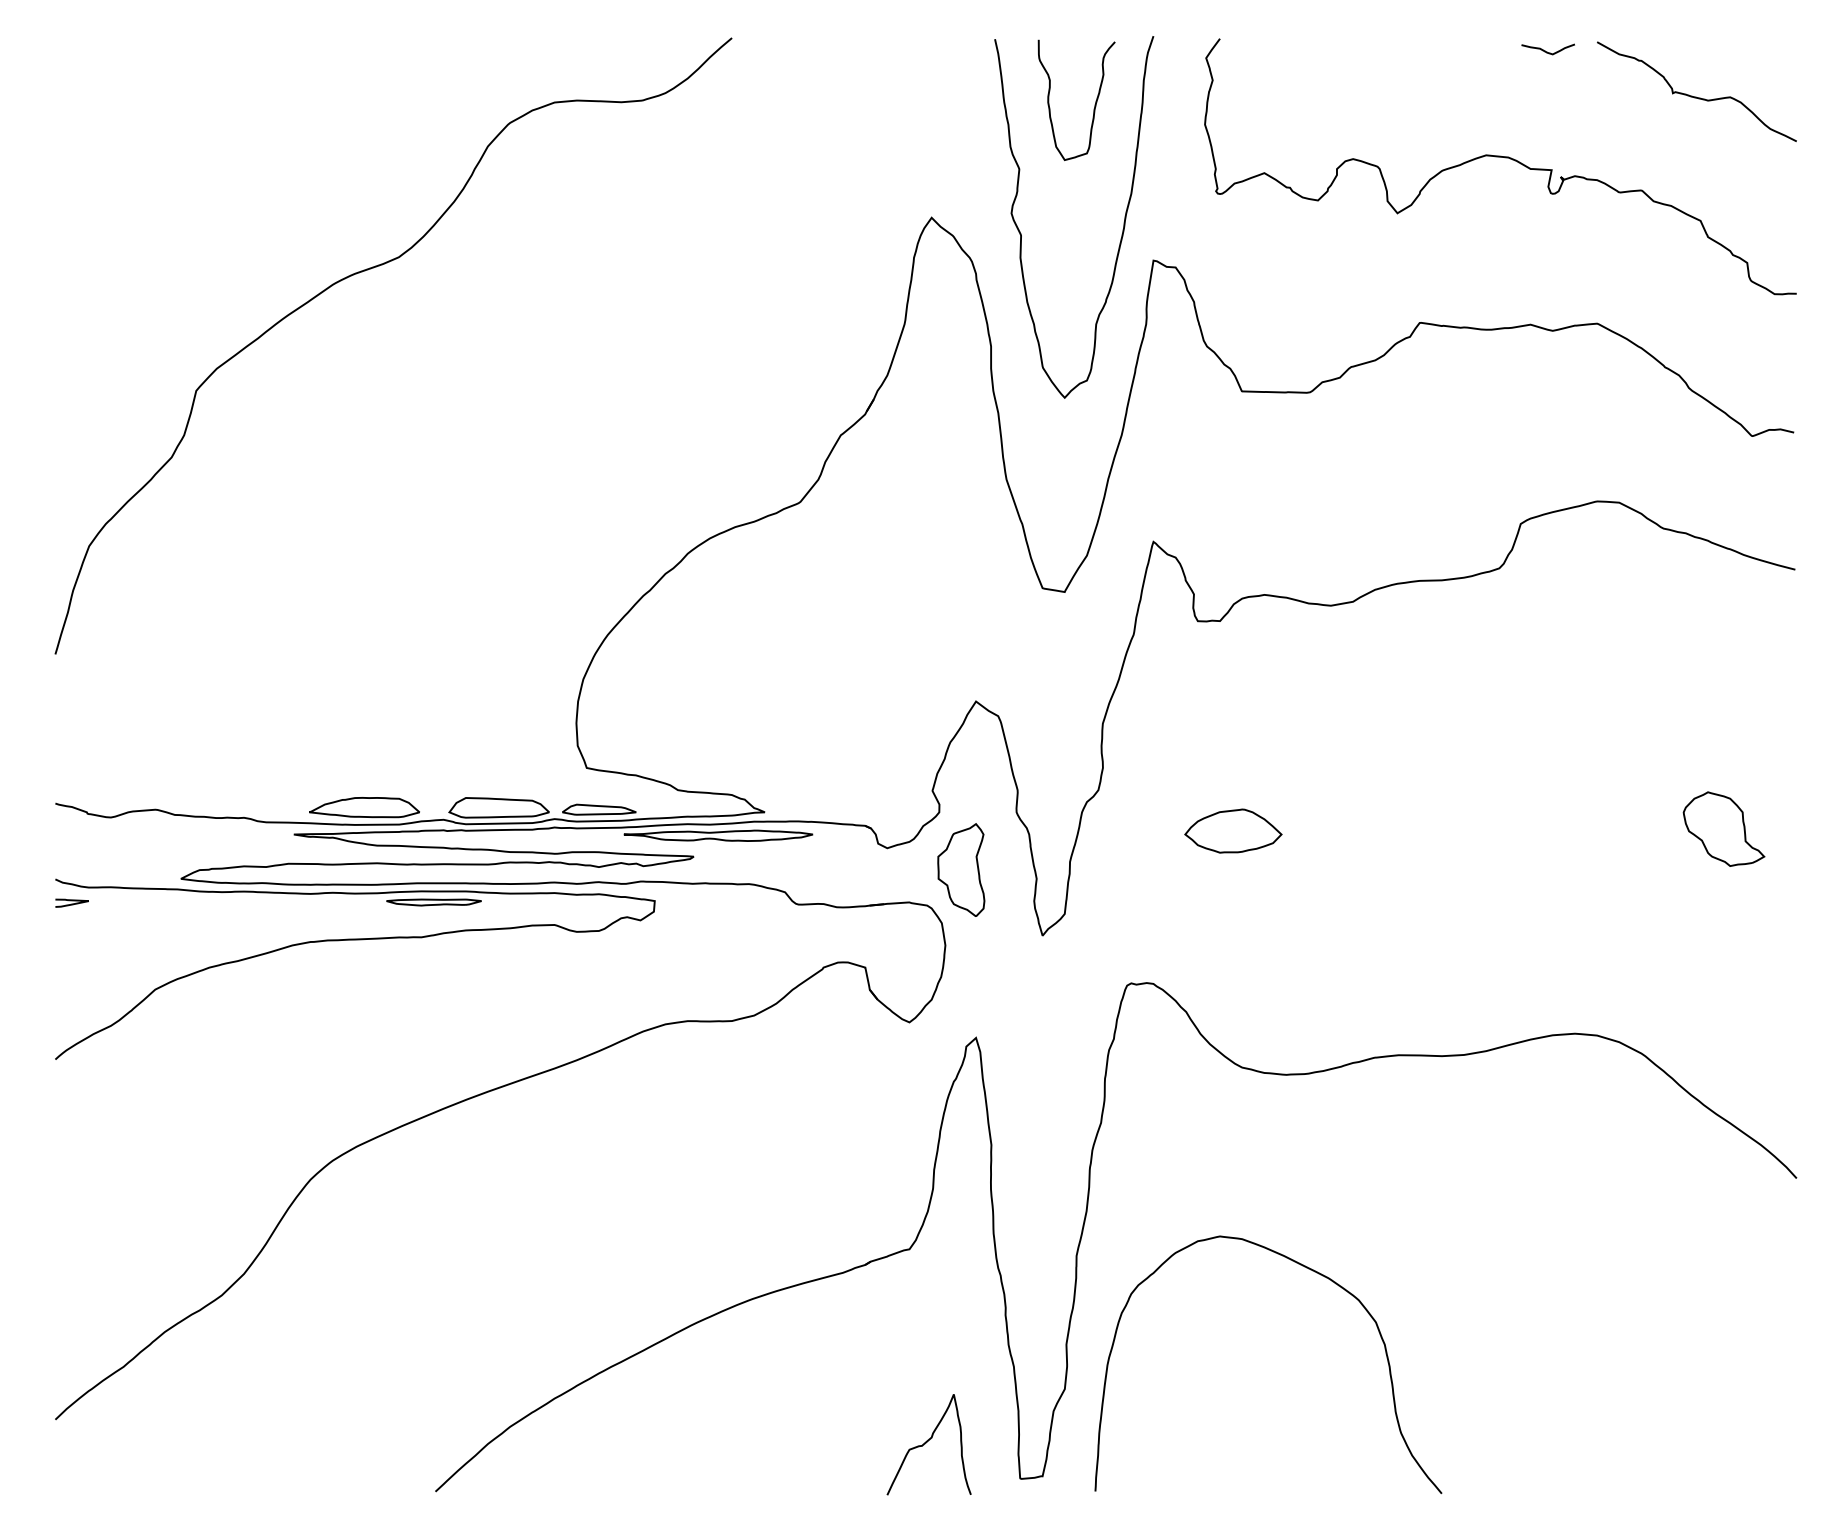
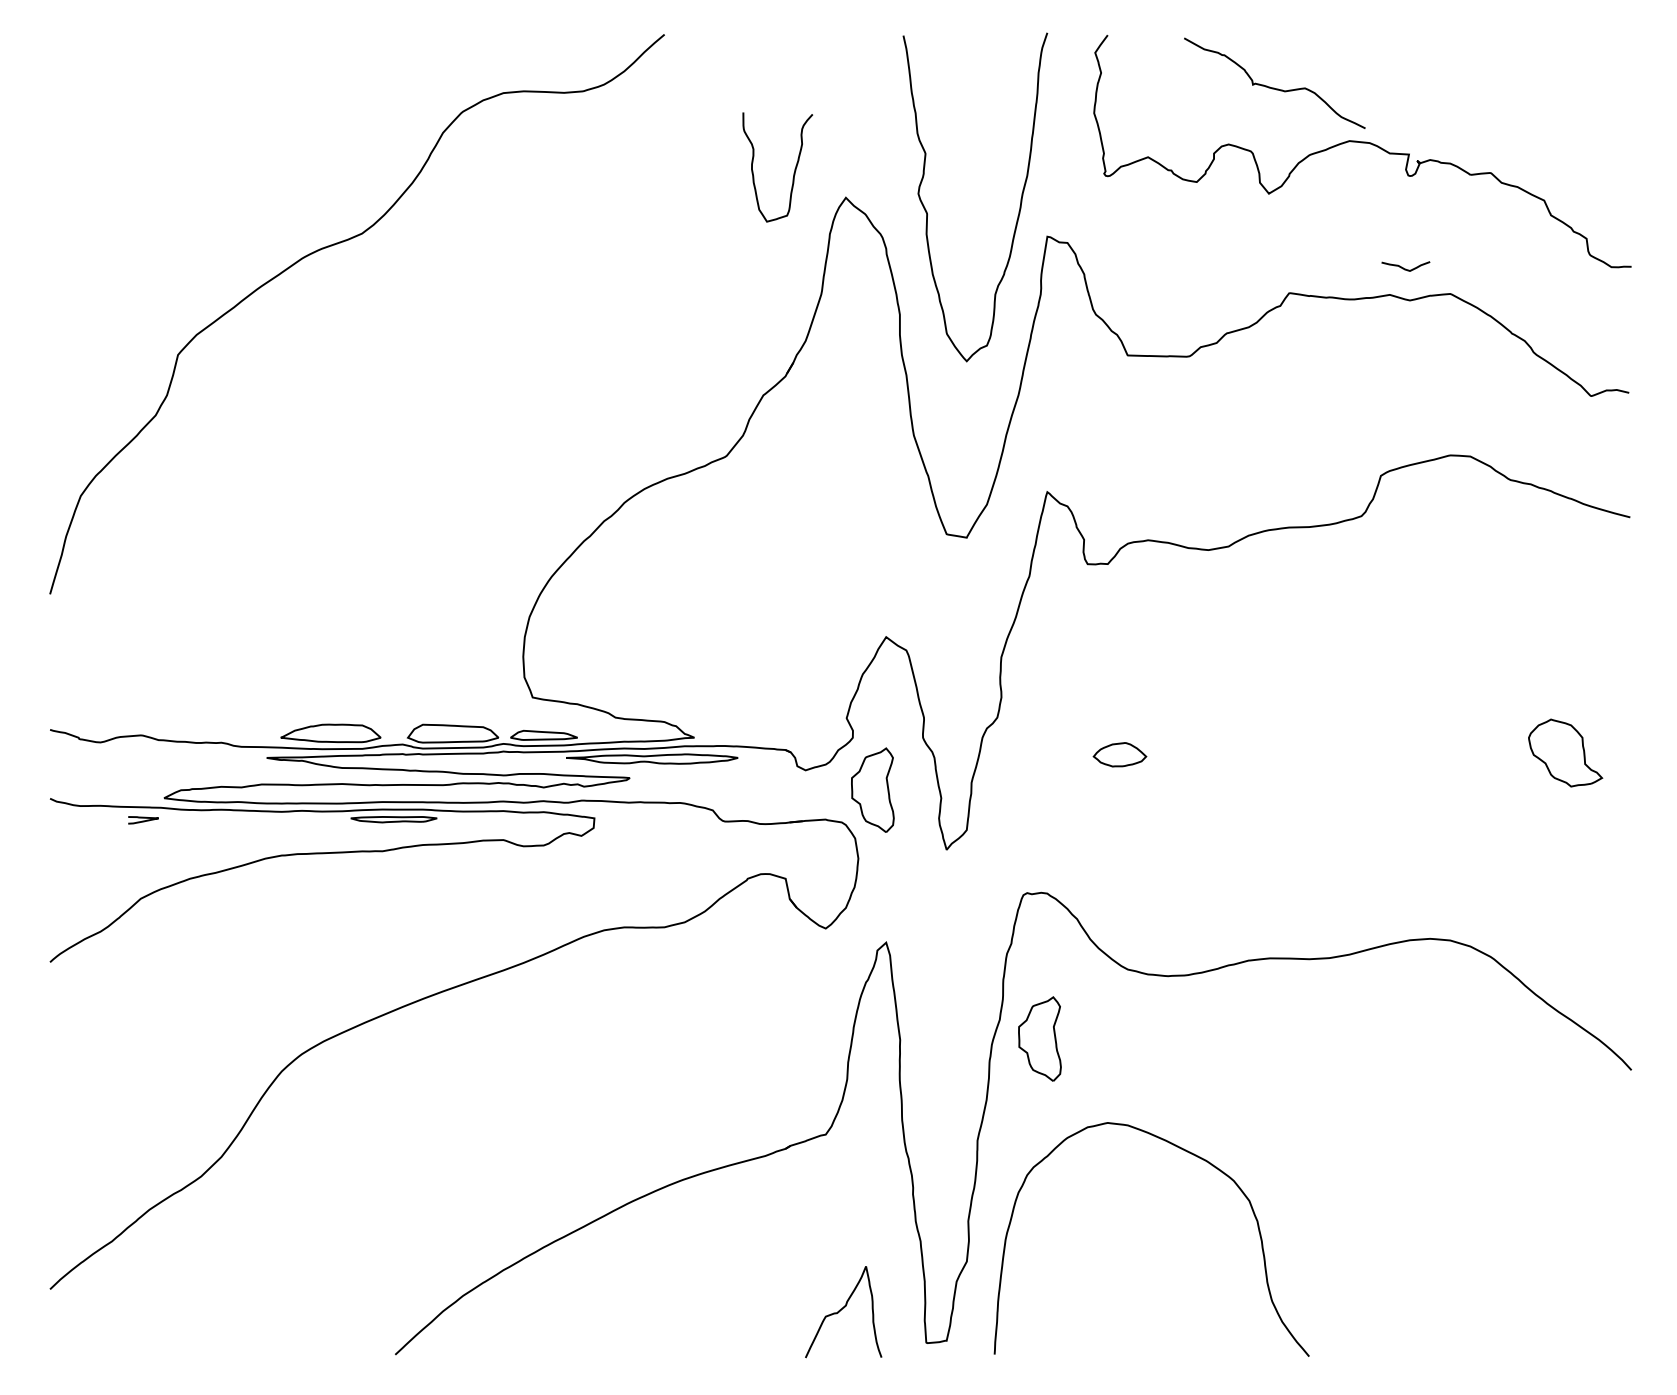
curve: (1547, 51) -> (1405, 268), moved
curve: (1696, 96) -> (1274, 87), moved
curve: (1094, 104) -> (793, 171), moved
part: (1233, 830) -> (1120, 754), size x0.6
curve: (71, 901) -> (142, 818), moved
part: (1145, 1143) -> (1040, 1038), added

